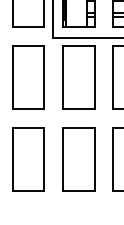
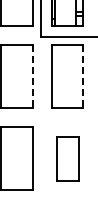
line: (44, 78) -> (33, 77), solid -> dashed
line: (94, 78) -> (83, 77), solid -> dashed
part: (78, 159) -> (67, 158), size x0.7

